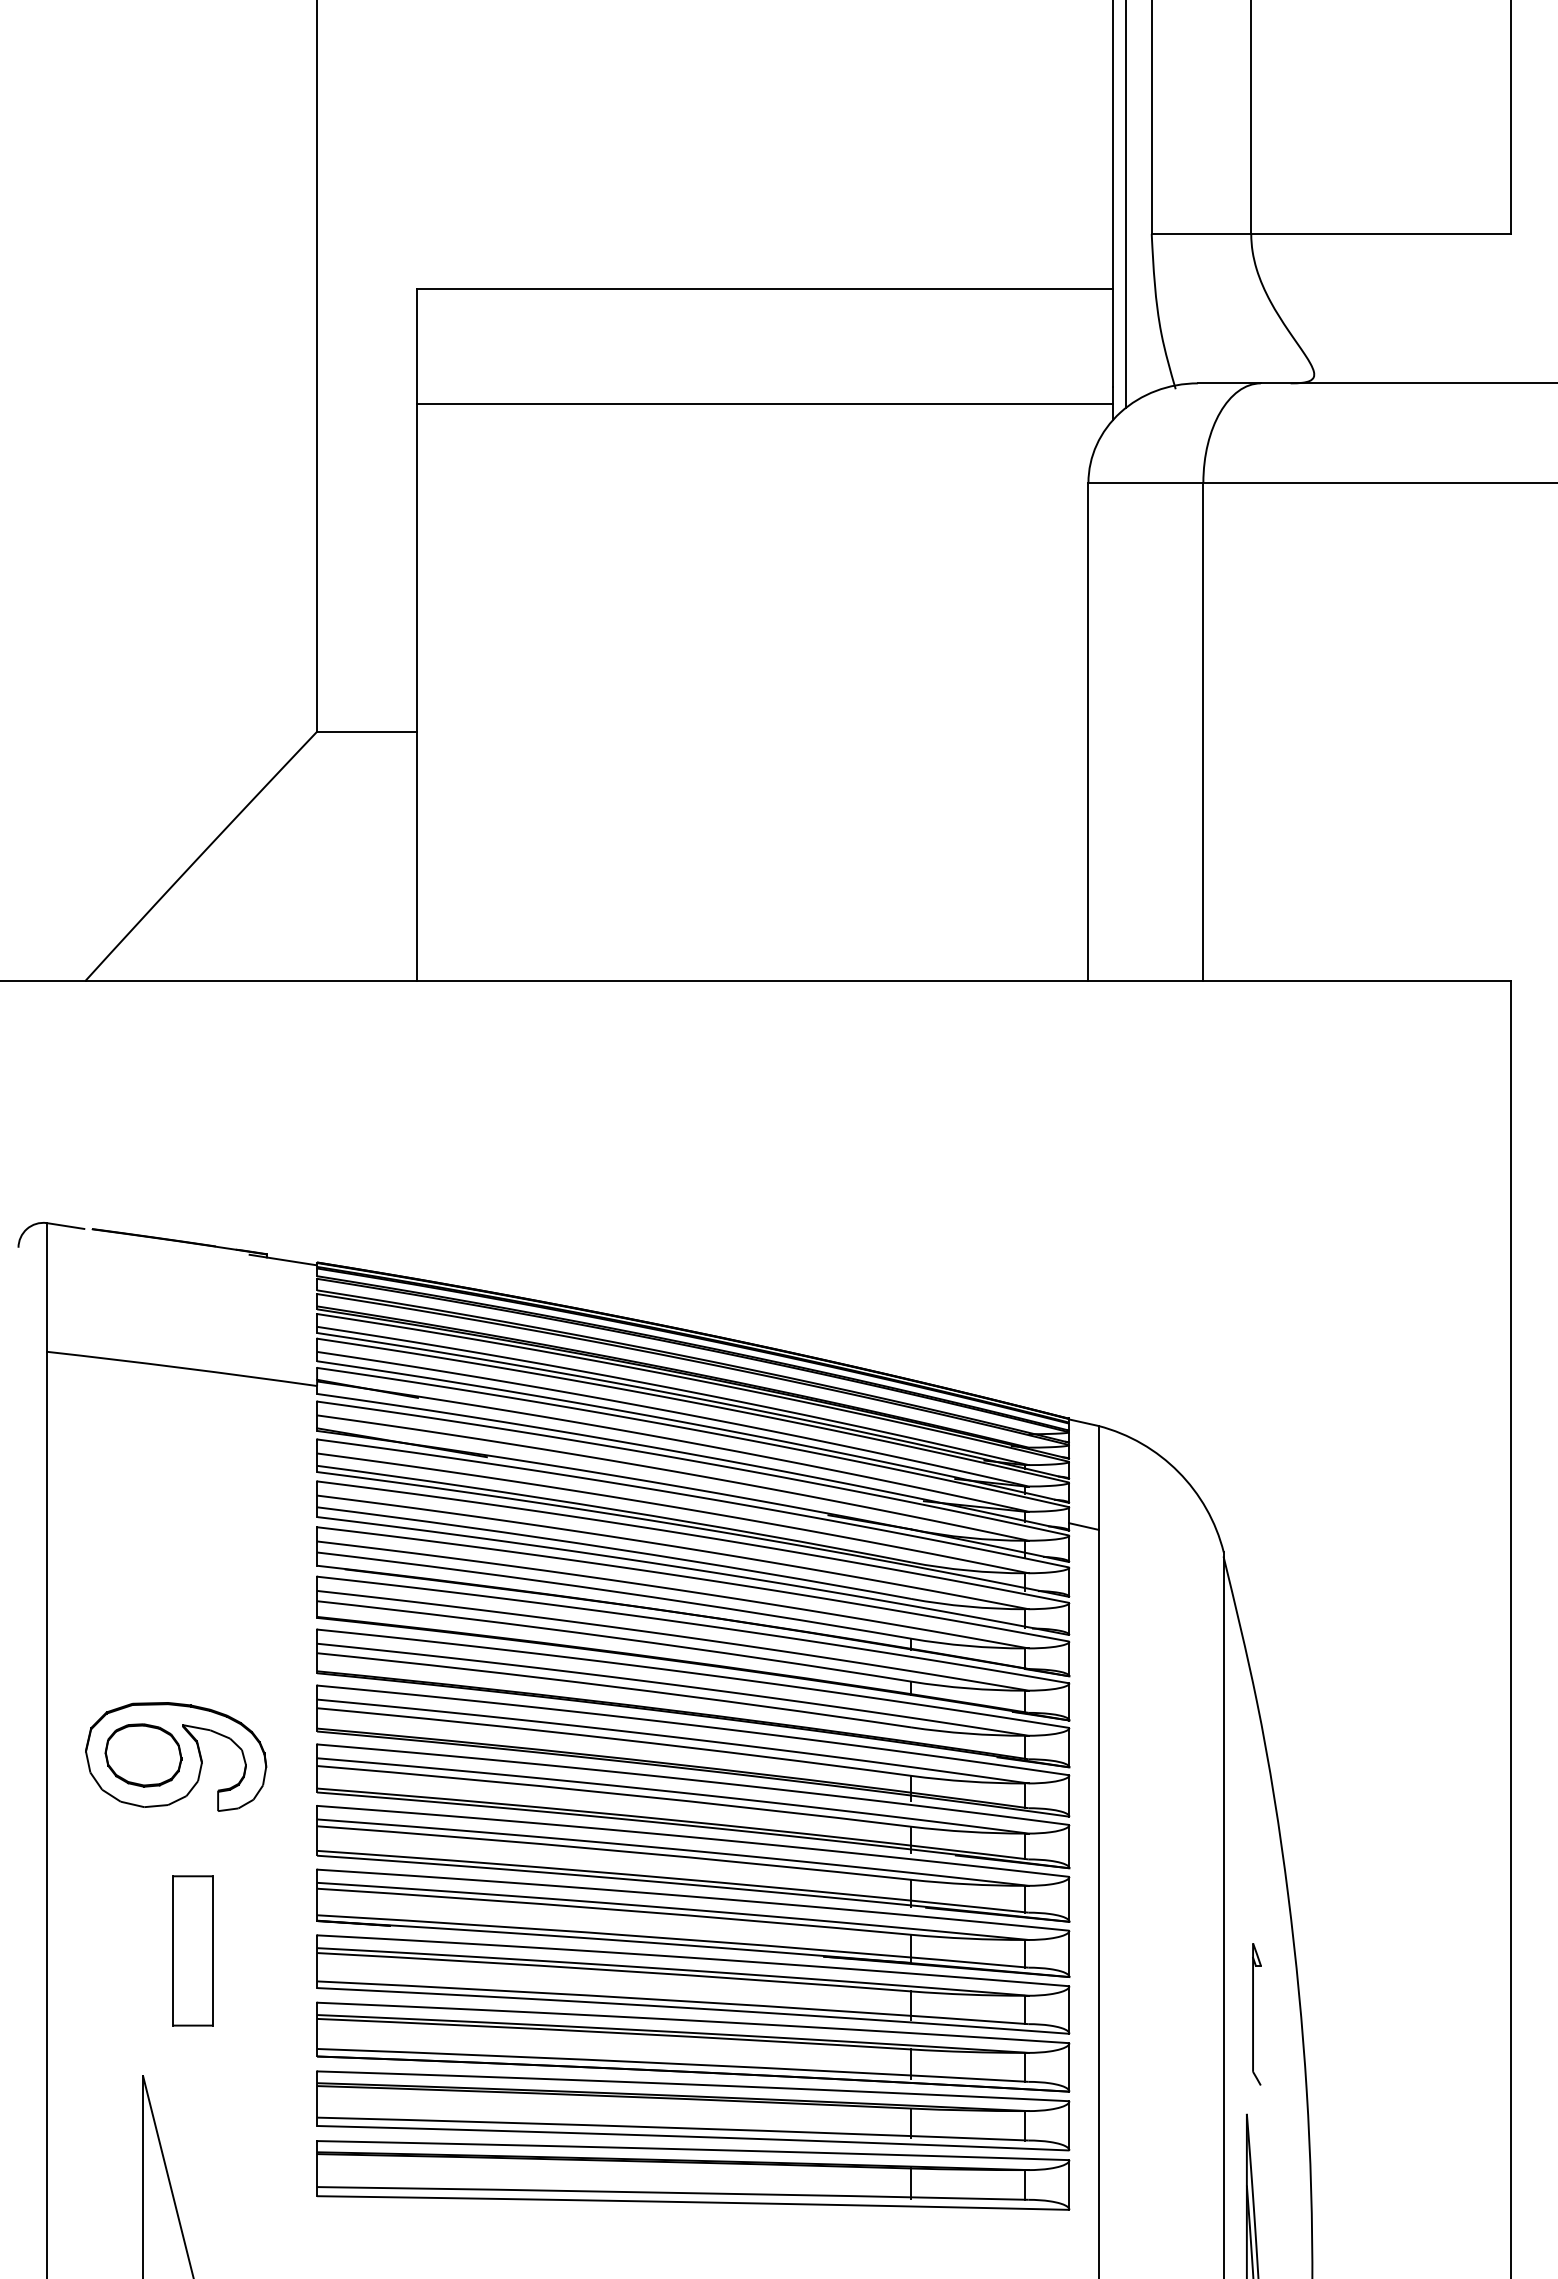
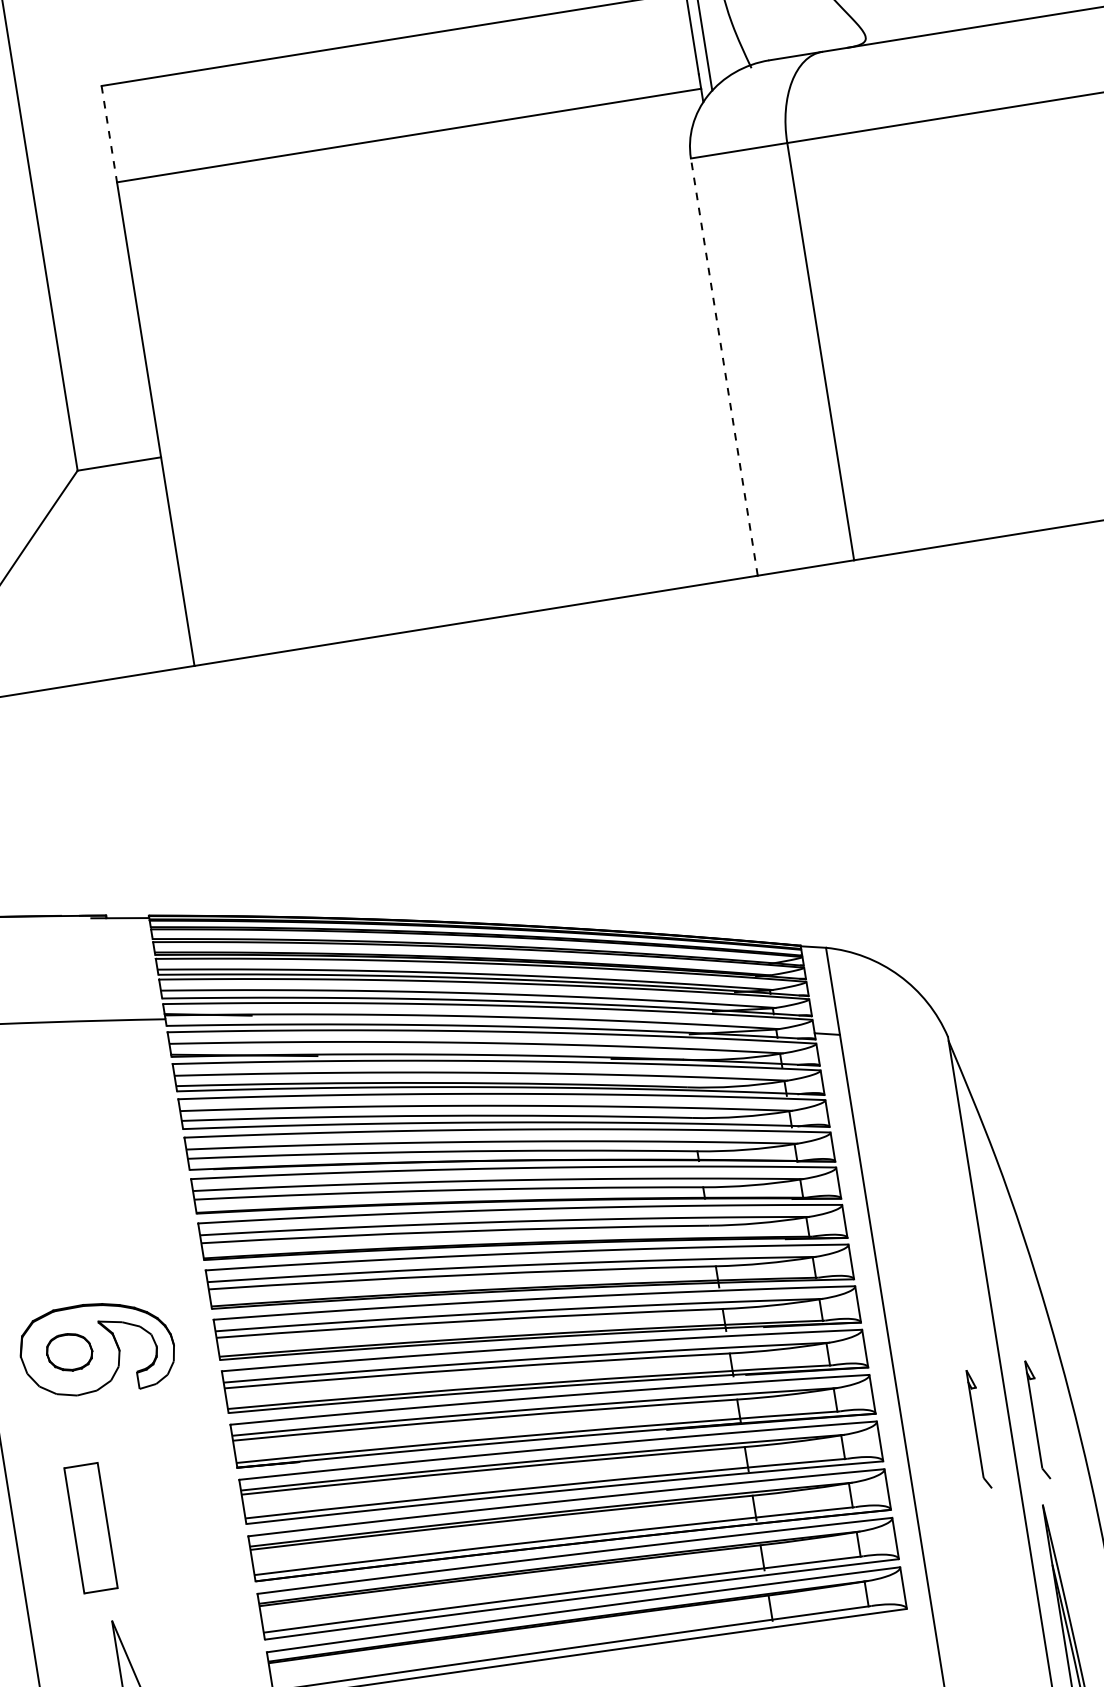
line: (416, 346) -> (109, 134), solid -> dashed
line: (1088, 731) -> (724, 366), solid -> dashed
part: (143, 1755) -> (69, 1352), size x0.7
part: (192, 1950) -> (90, 1527), moved
part: (1186, 2014) -> (978, 1429), added

